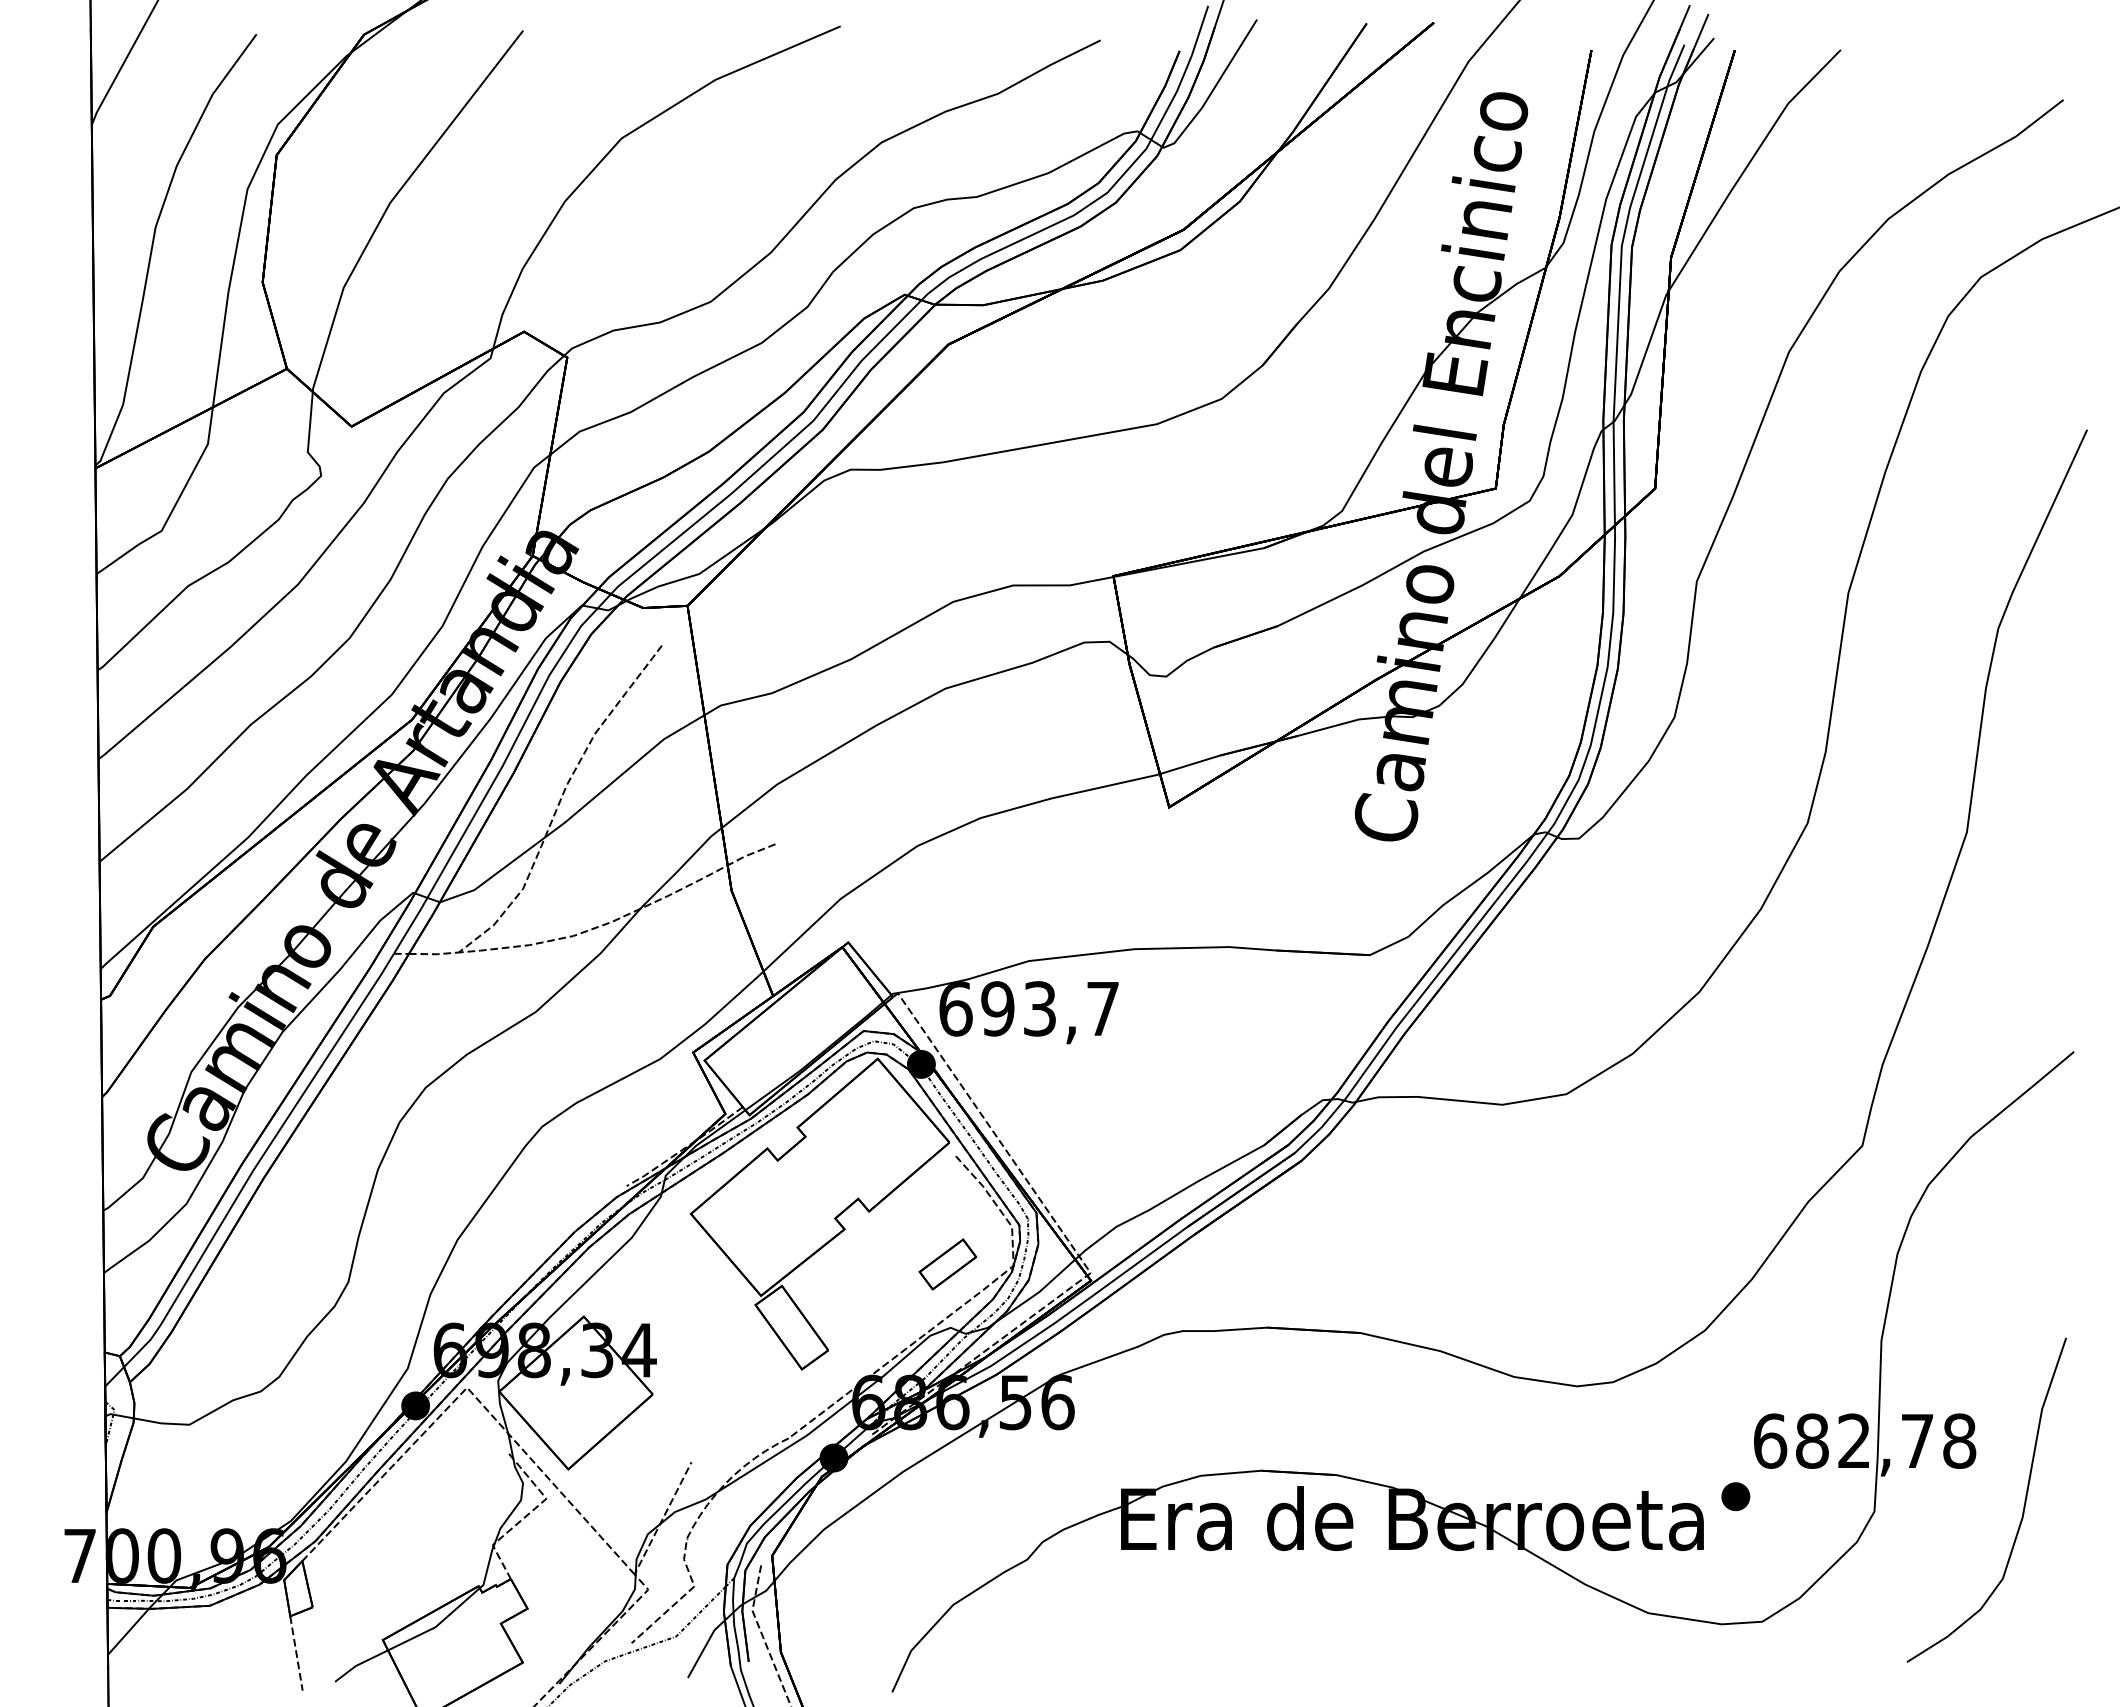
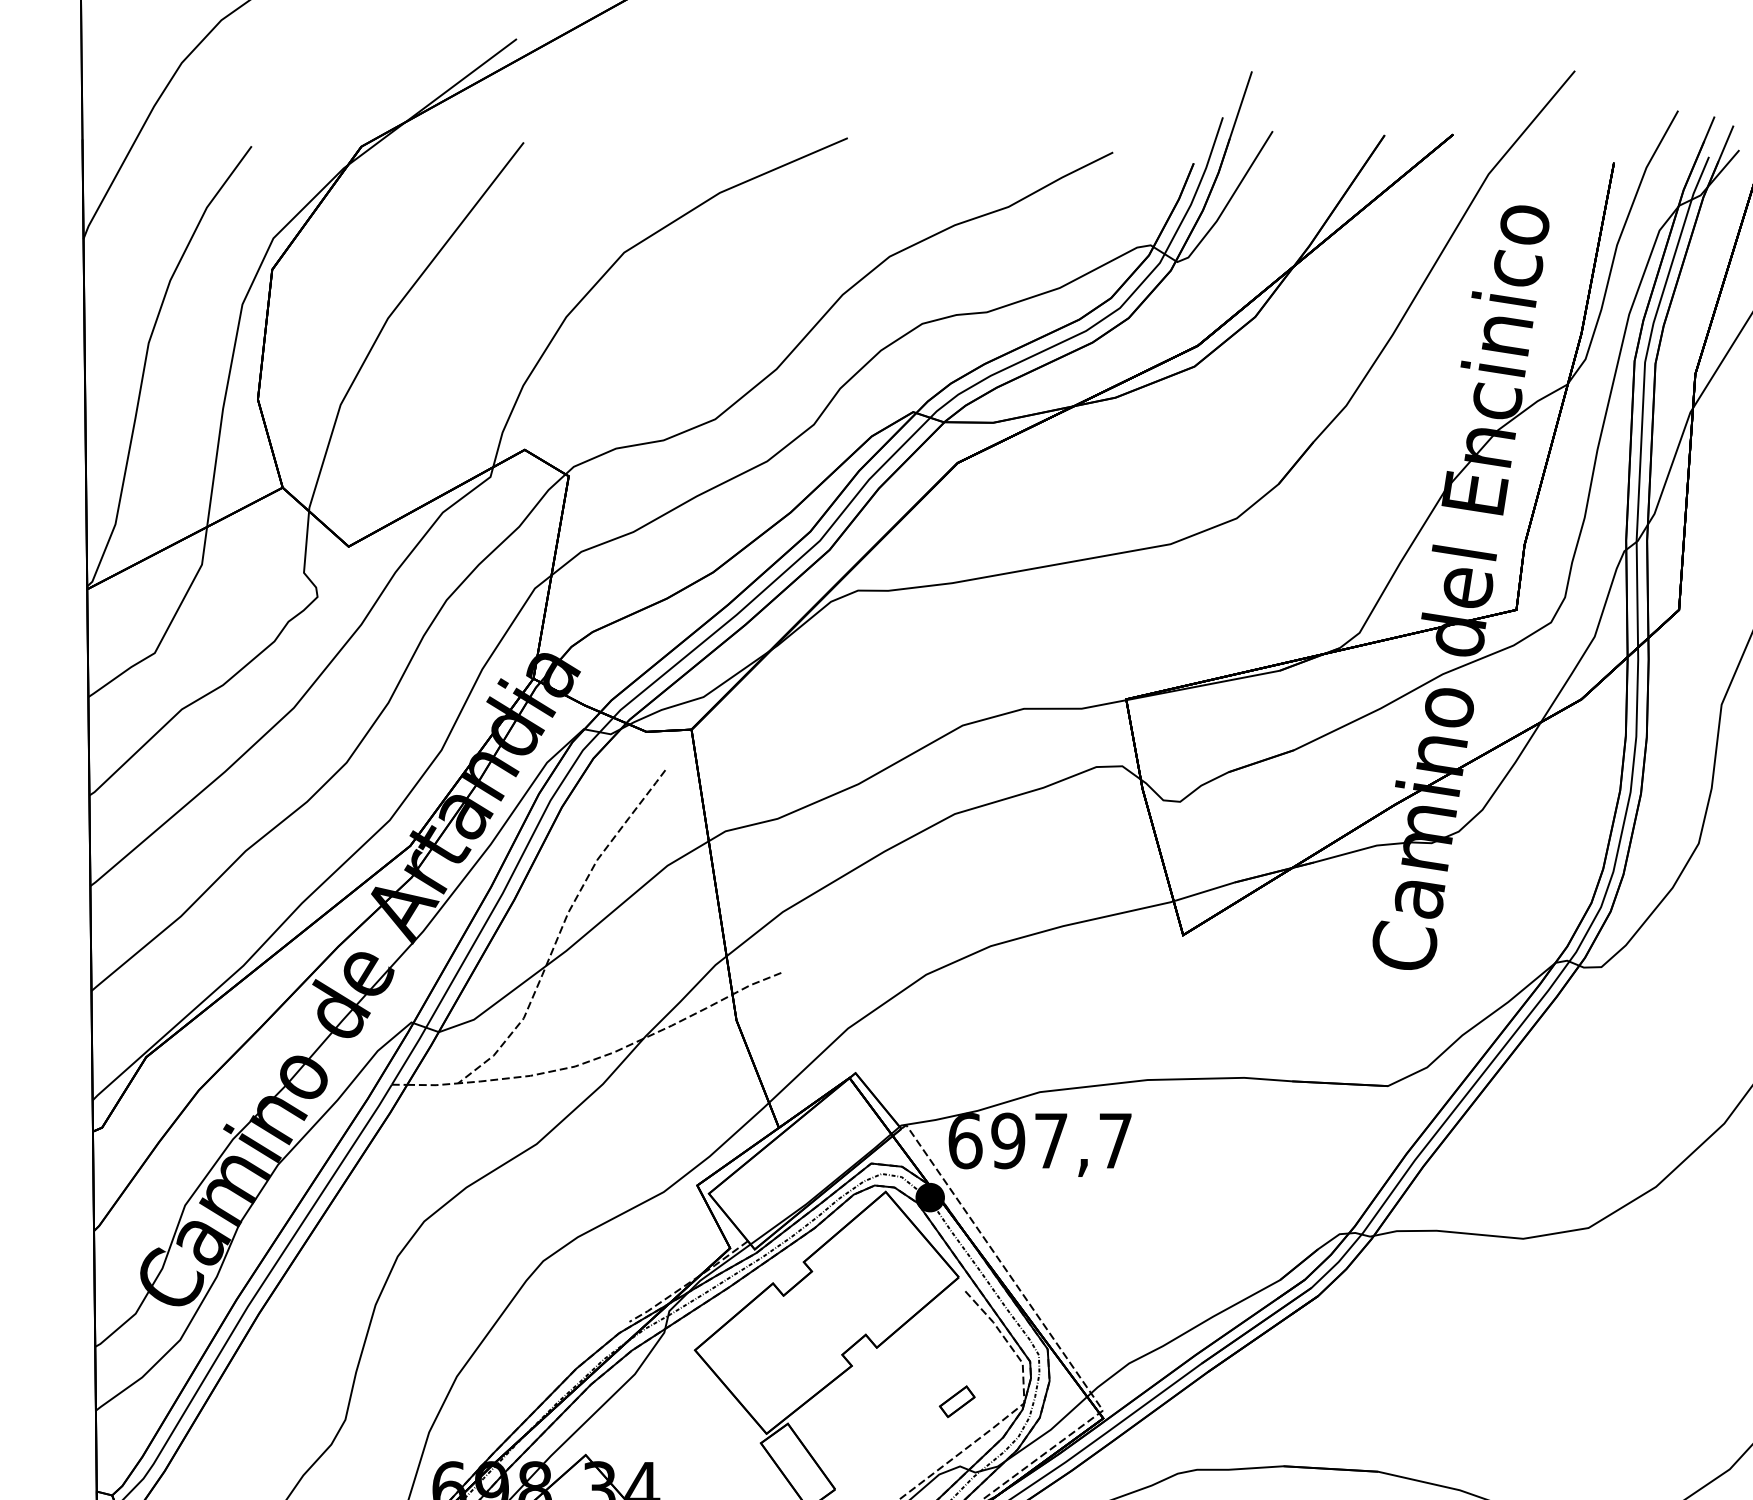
text: (1039, 1008) -> (1050, 1140), 693,7 -> 697,7
part: (947, 1264) -> (956, 1401), size x0.6

